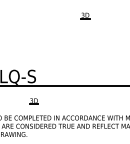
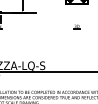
part: (33, 101) -> (43, 81), removed

